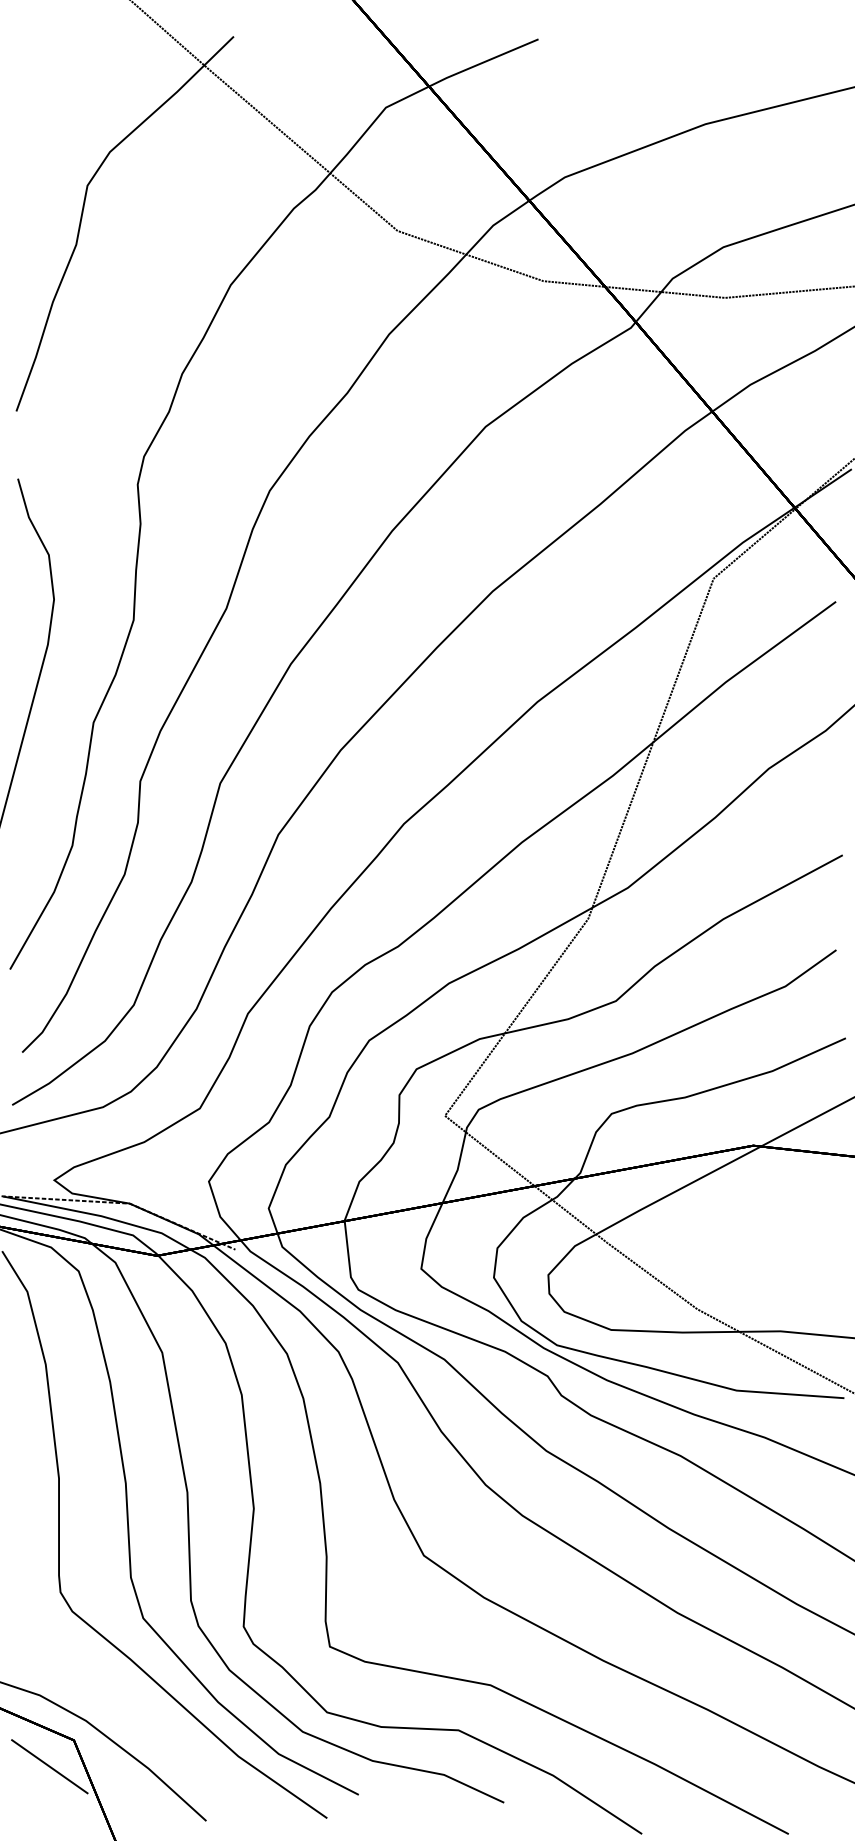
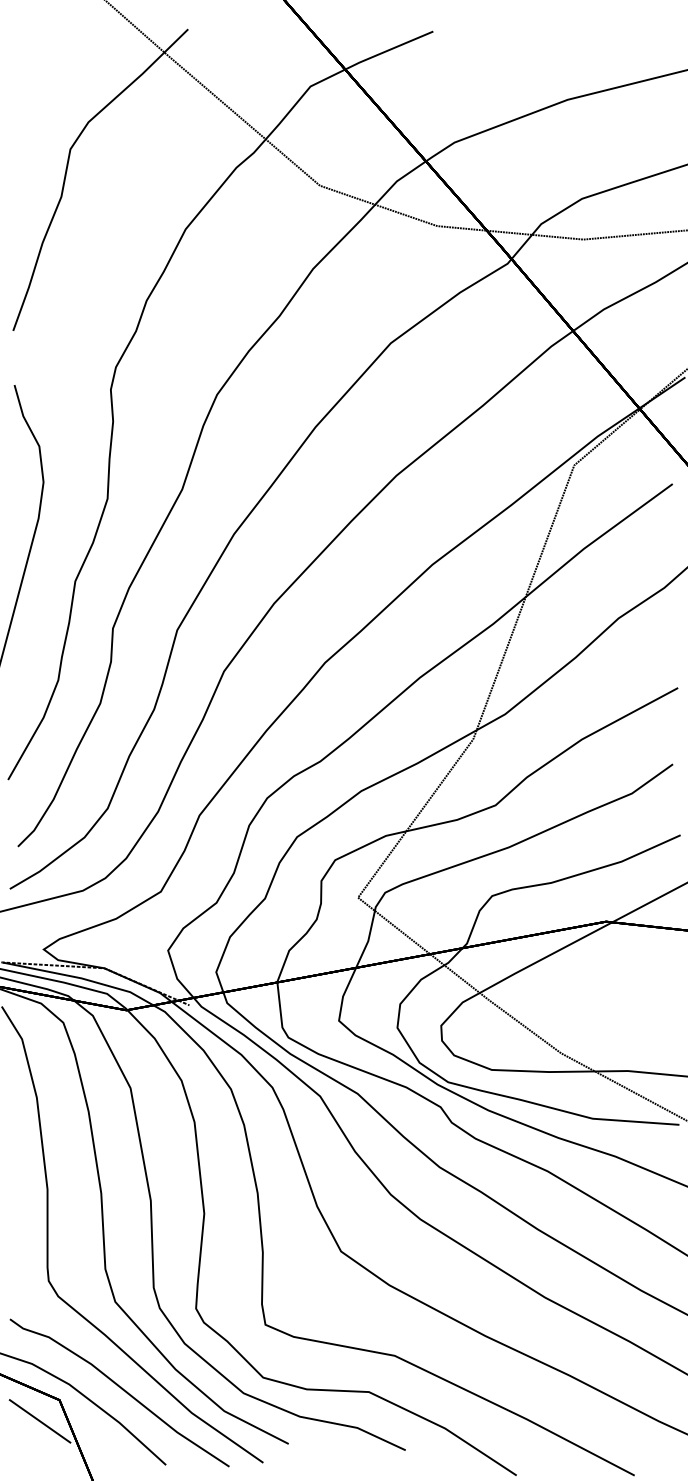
part: (148, 1730) -> (119, 1392), added

